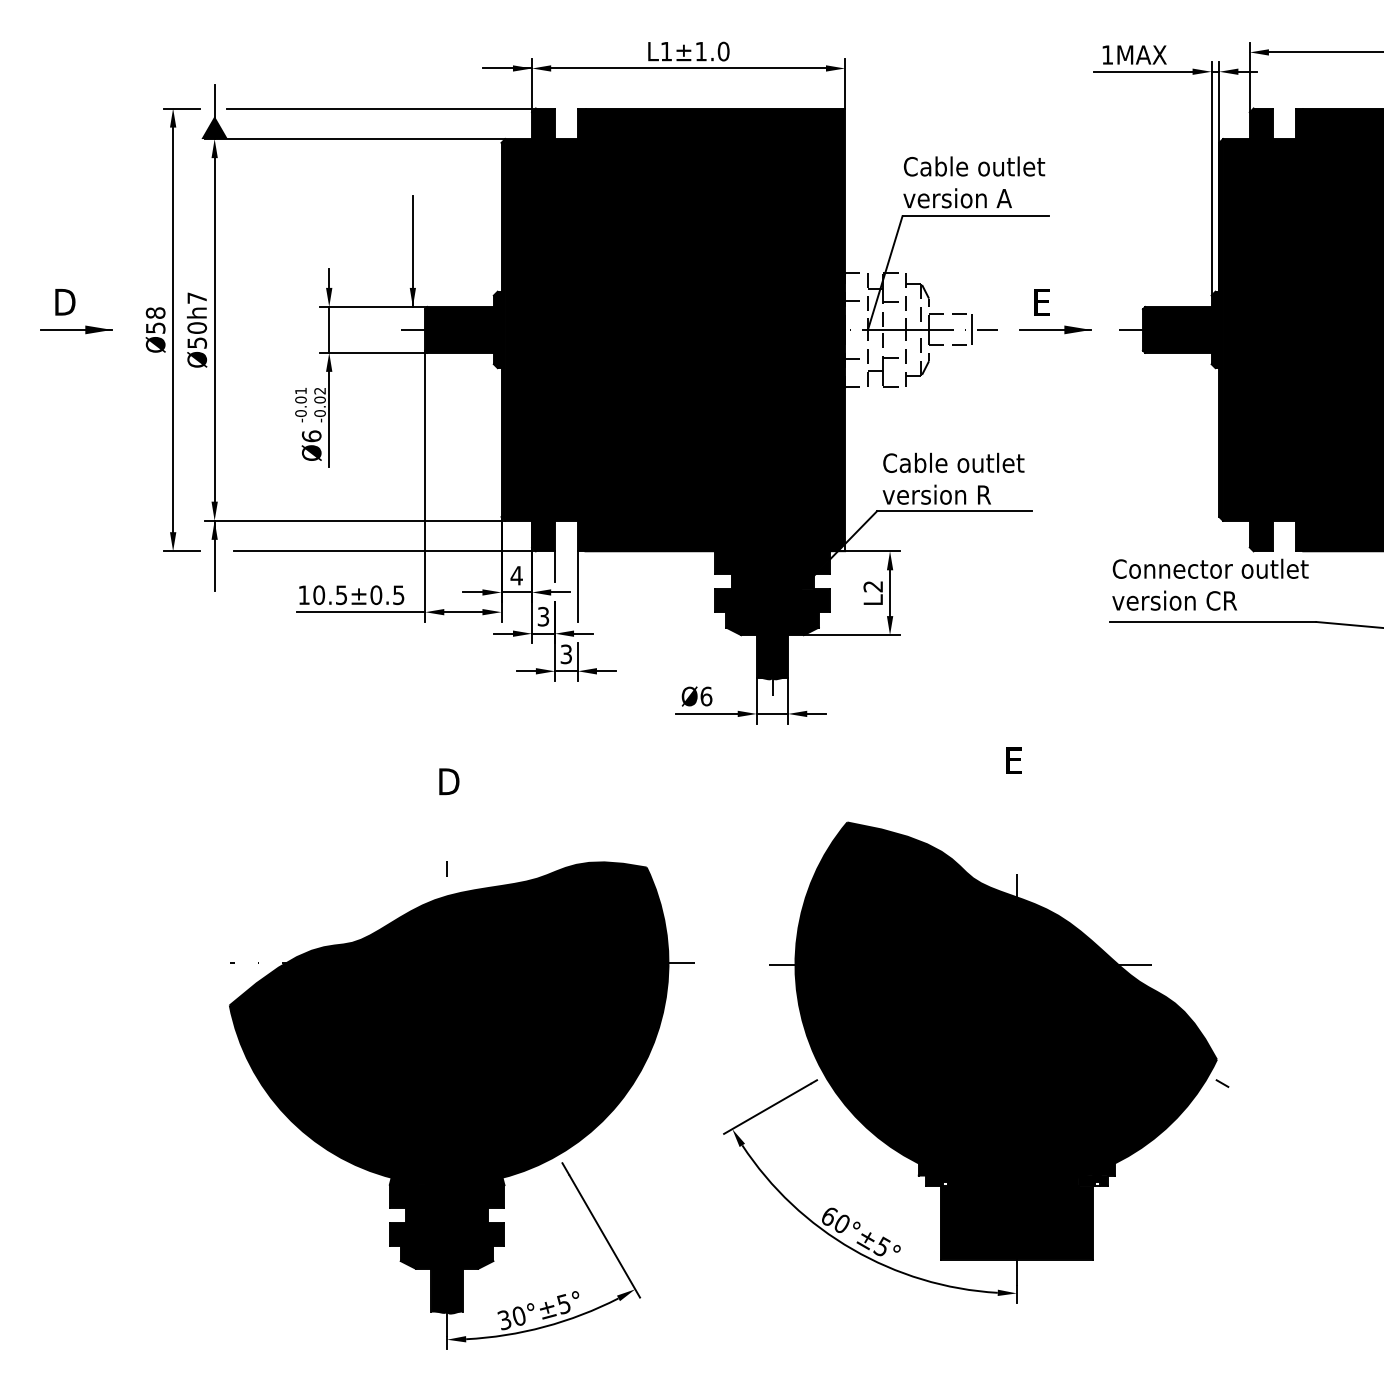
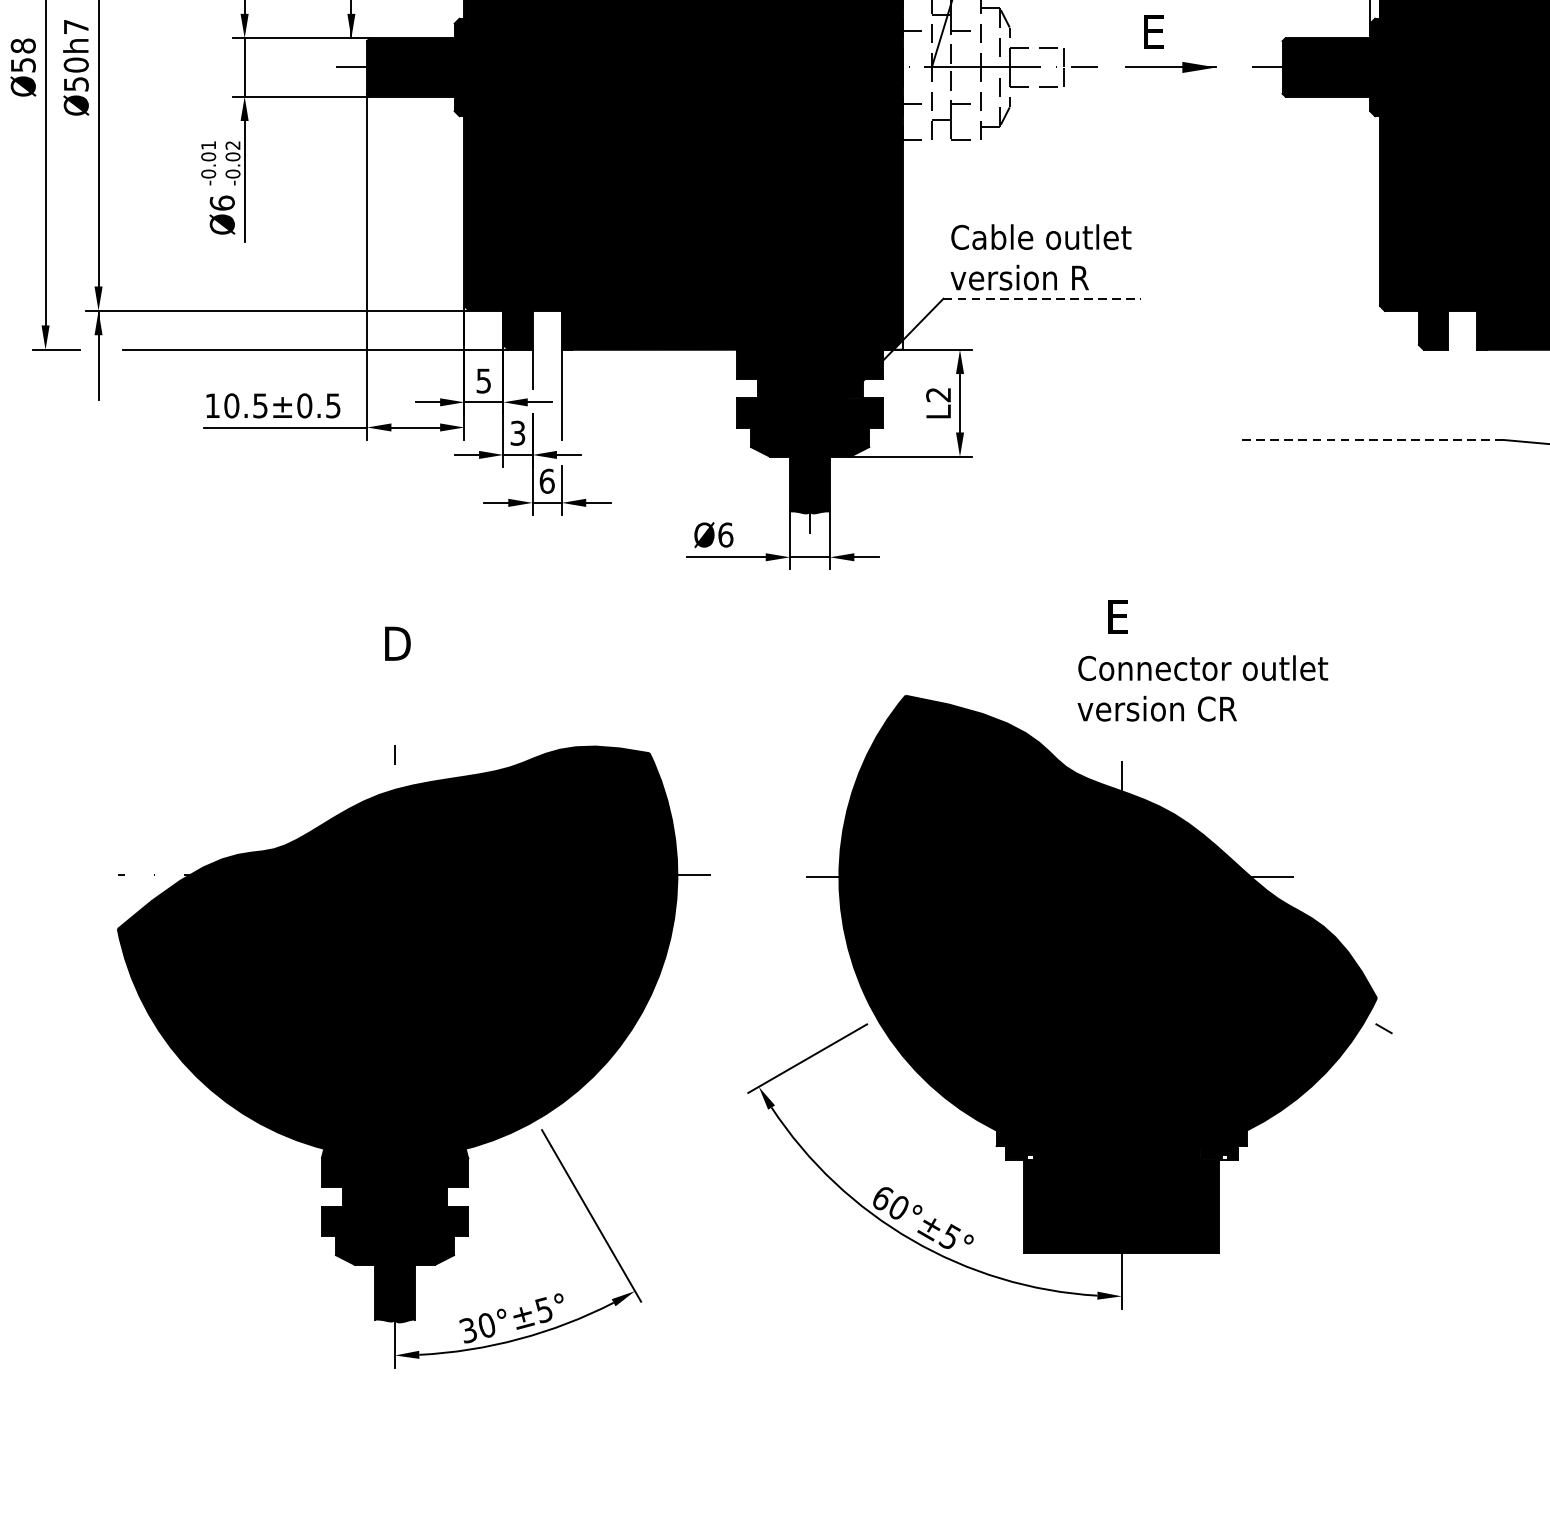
line: (954, 511) -> (1042, 299), solid -> dashed
text: (516, 575) -> (483, 380), 4 -> 5
text: (1210, 584) -> (1202, 688), moved
line: (1212, 622) -> (1371, 440), solid -> dashed
text: (566, 654) -> (547, 481), 3 -> 6

